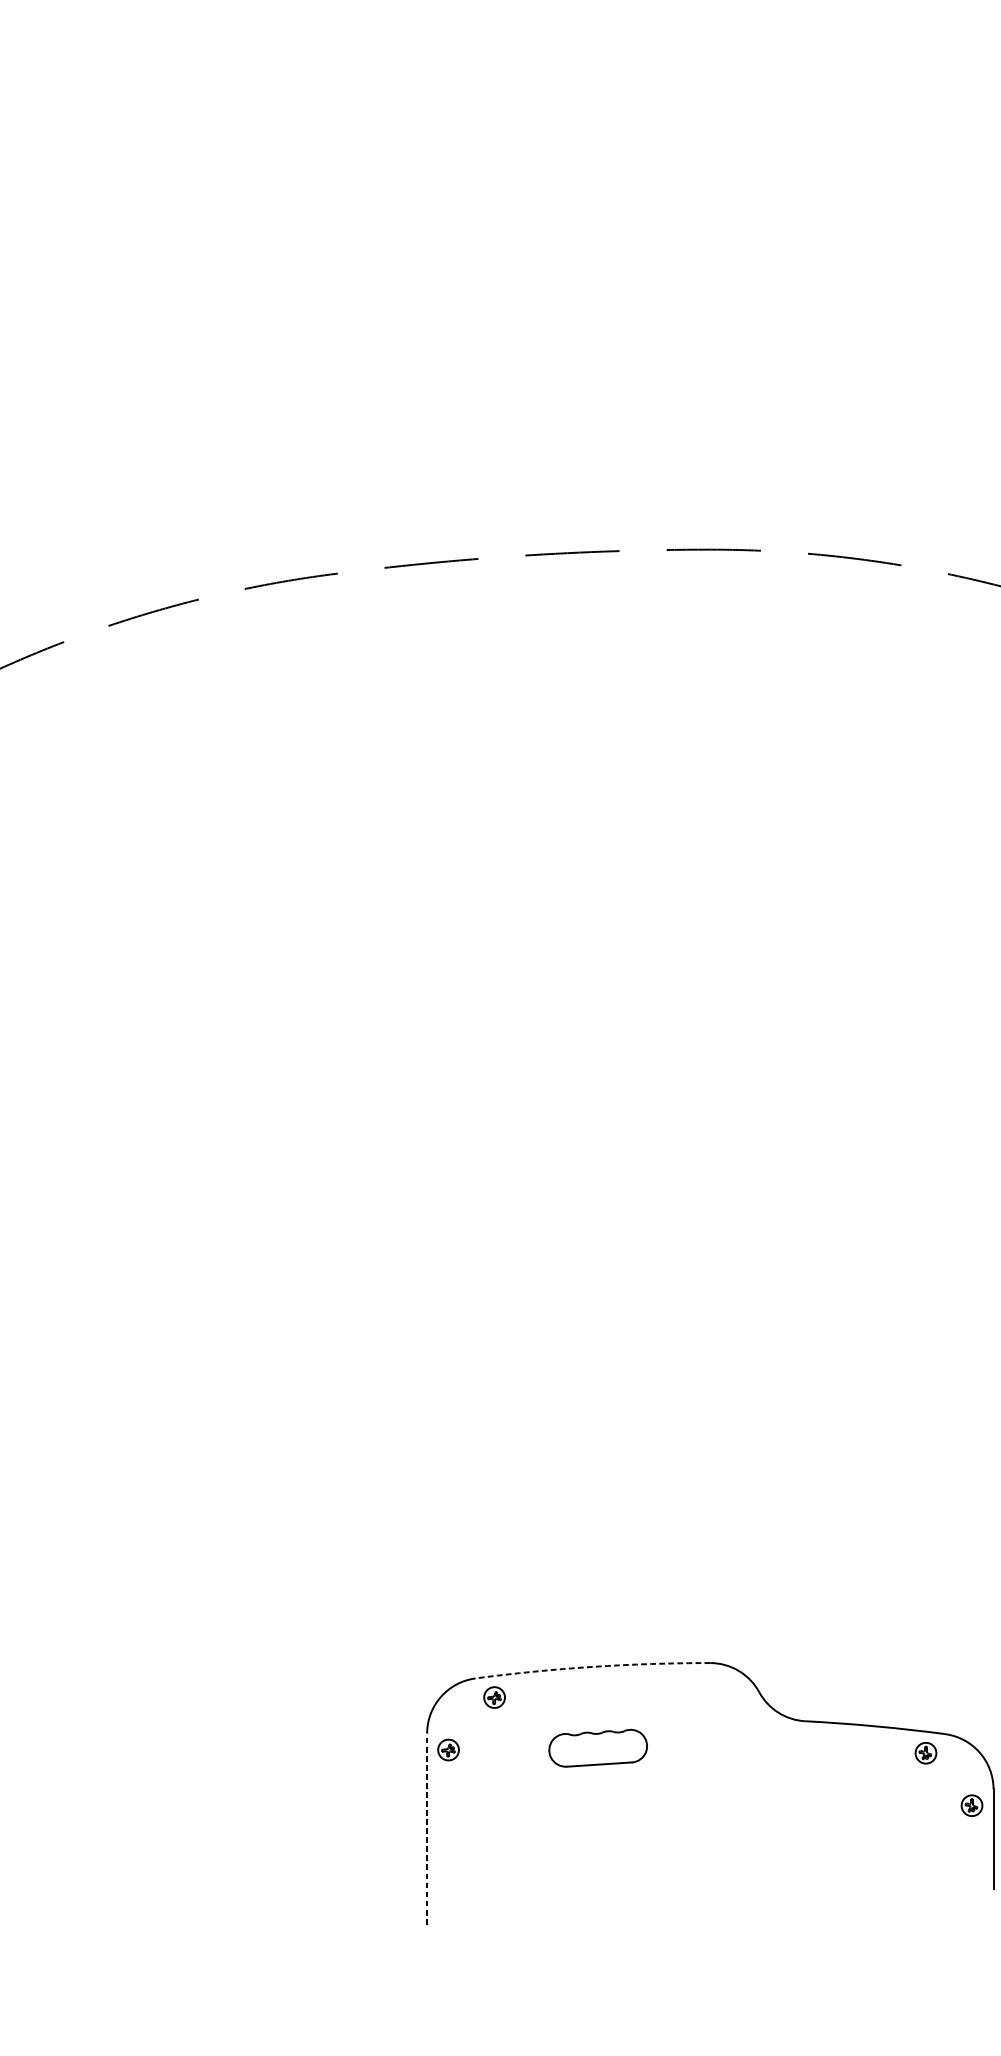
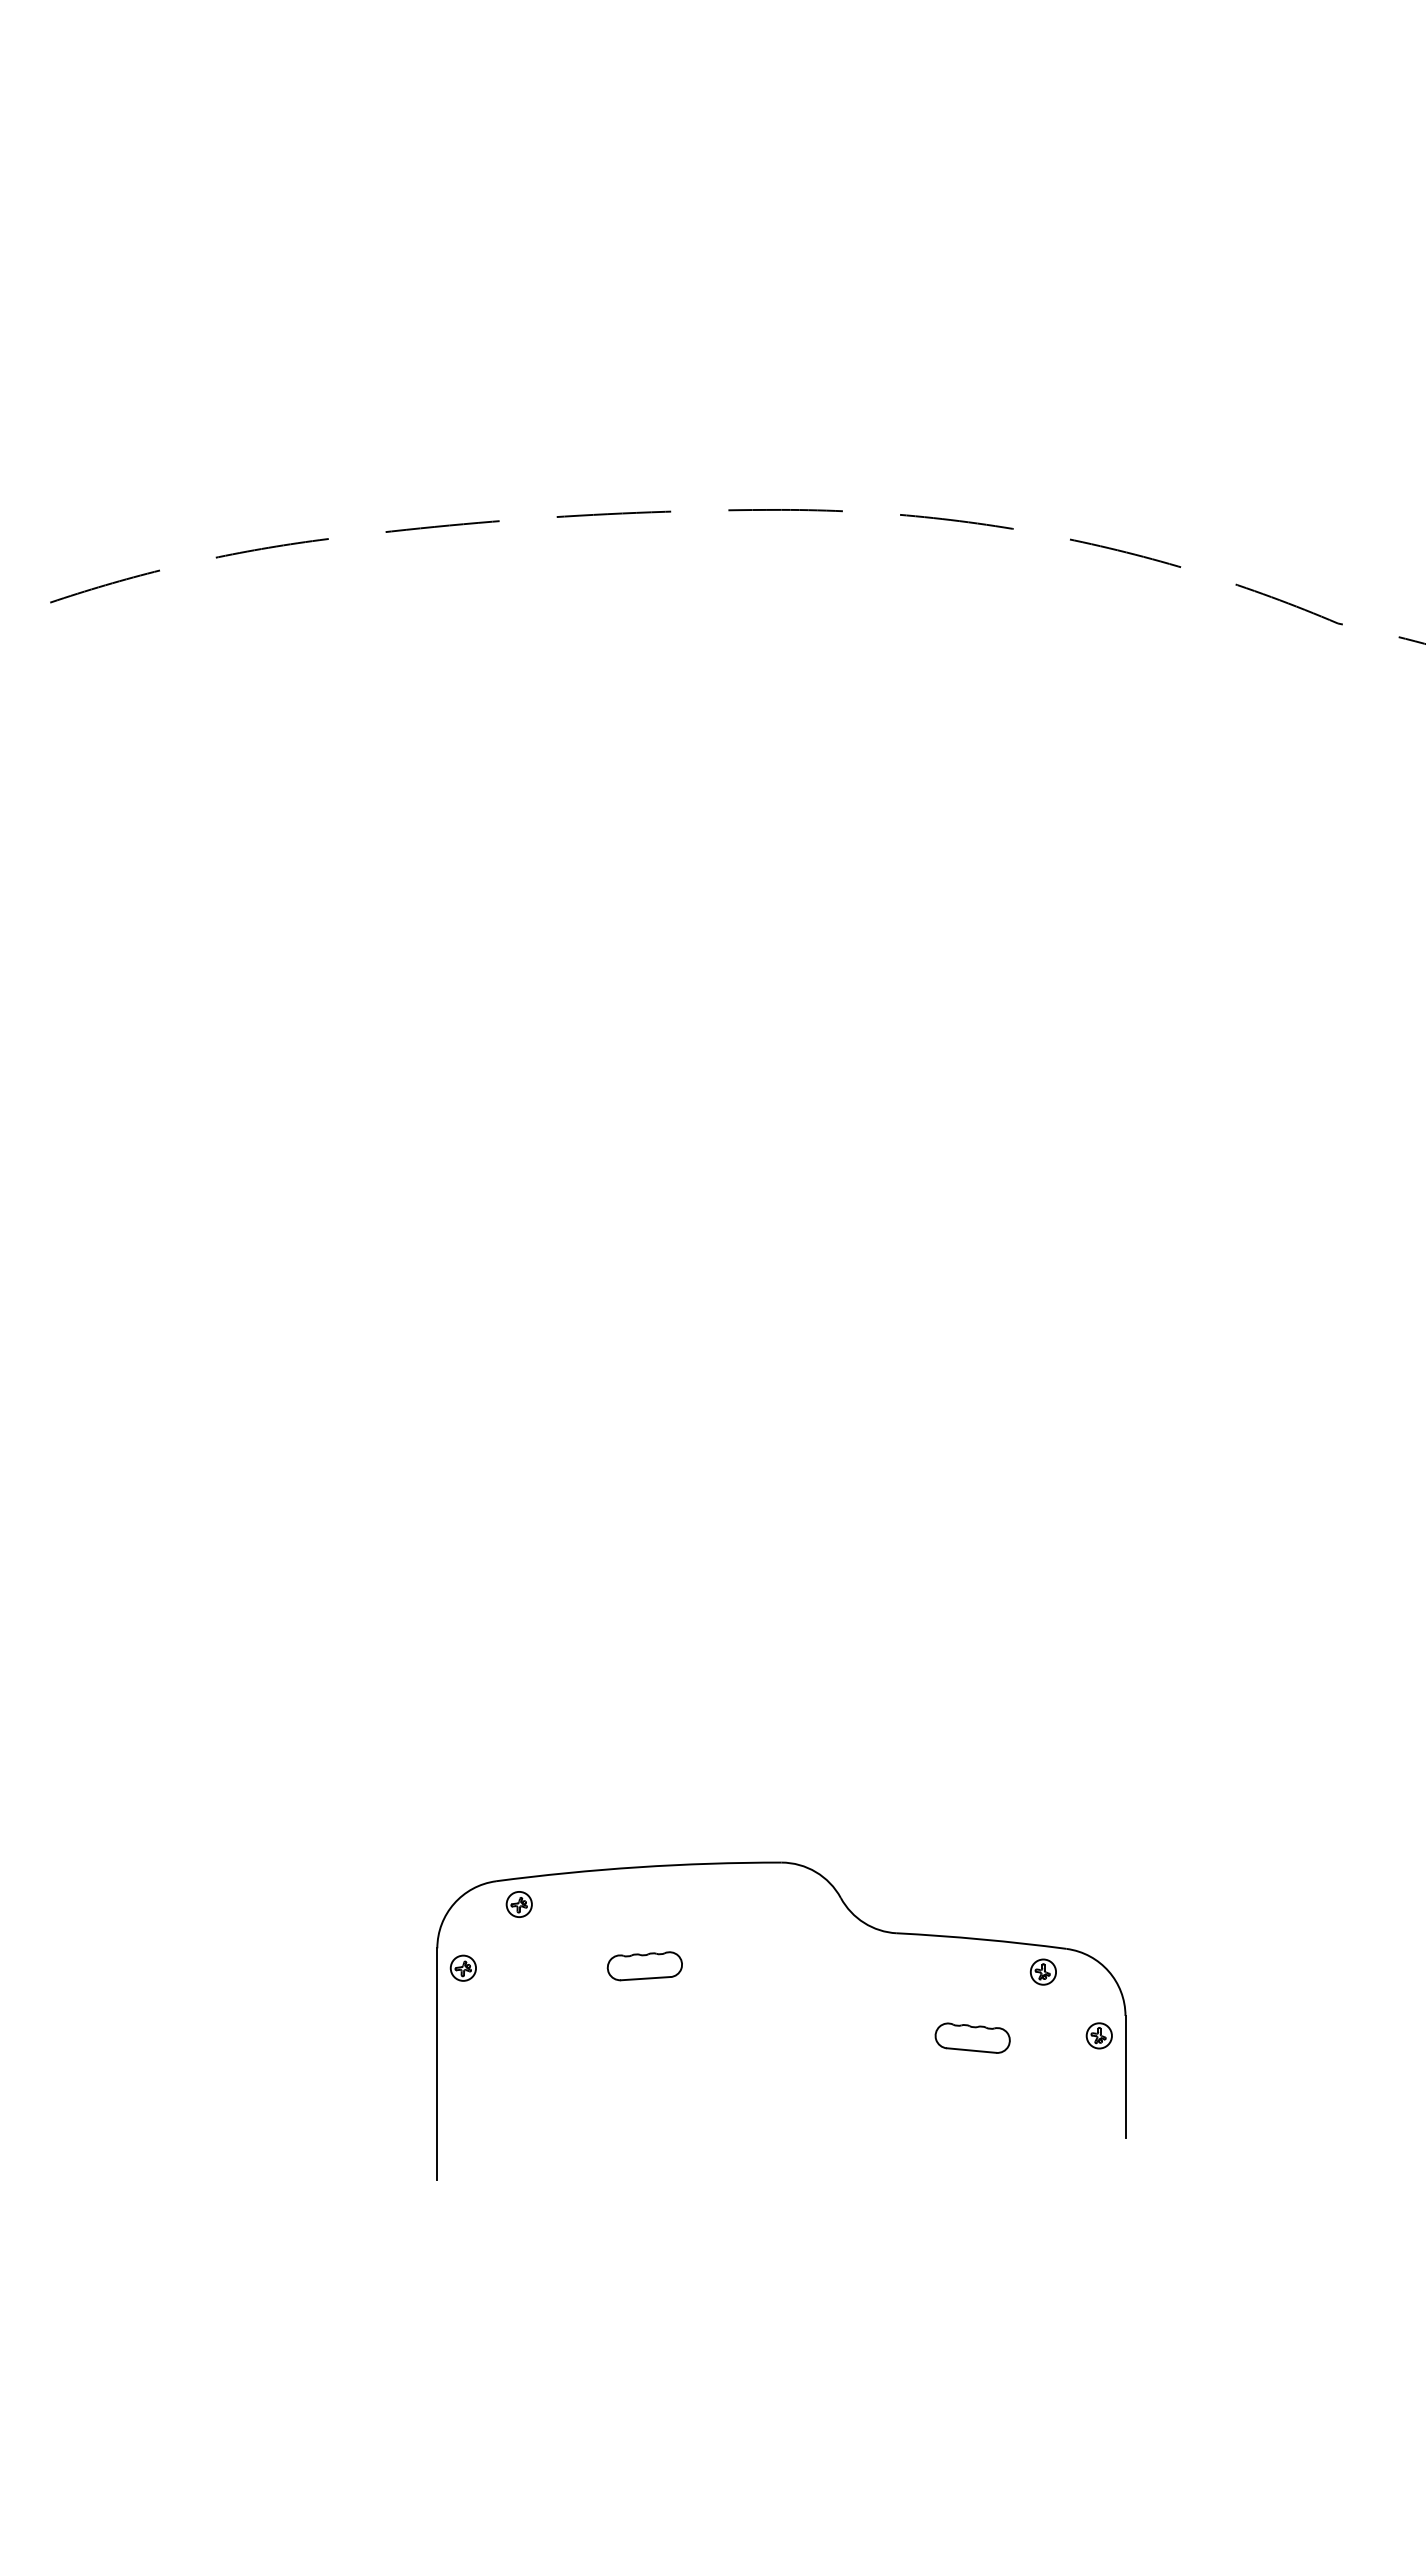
arc: (592, 1667) -> (638, 1867), dashed -> solid
part: (597, 1748) -> (644, 1966), size x0.62
part: (867, 1807) -> (972, 2037), added
line: (427, 1829) -> (437, 2064), dashed -> solid

